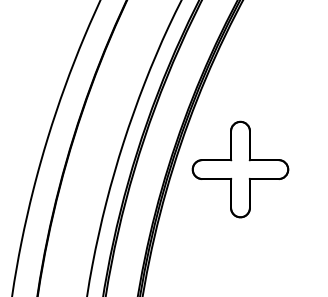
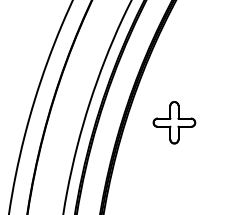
part: (240, 169) -> (174, 122), size x0.6

